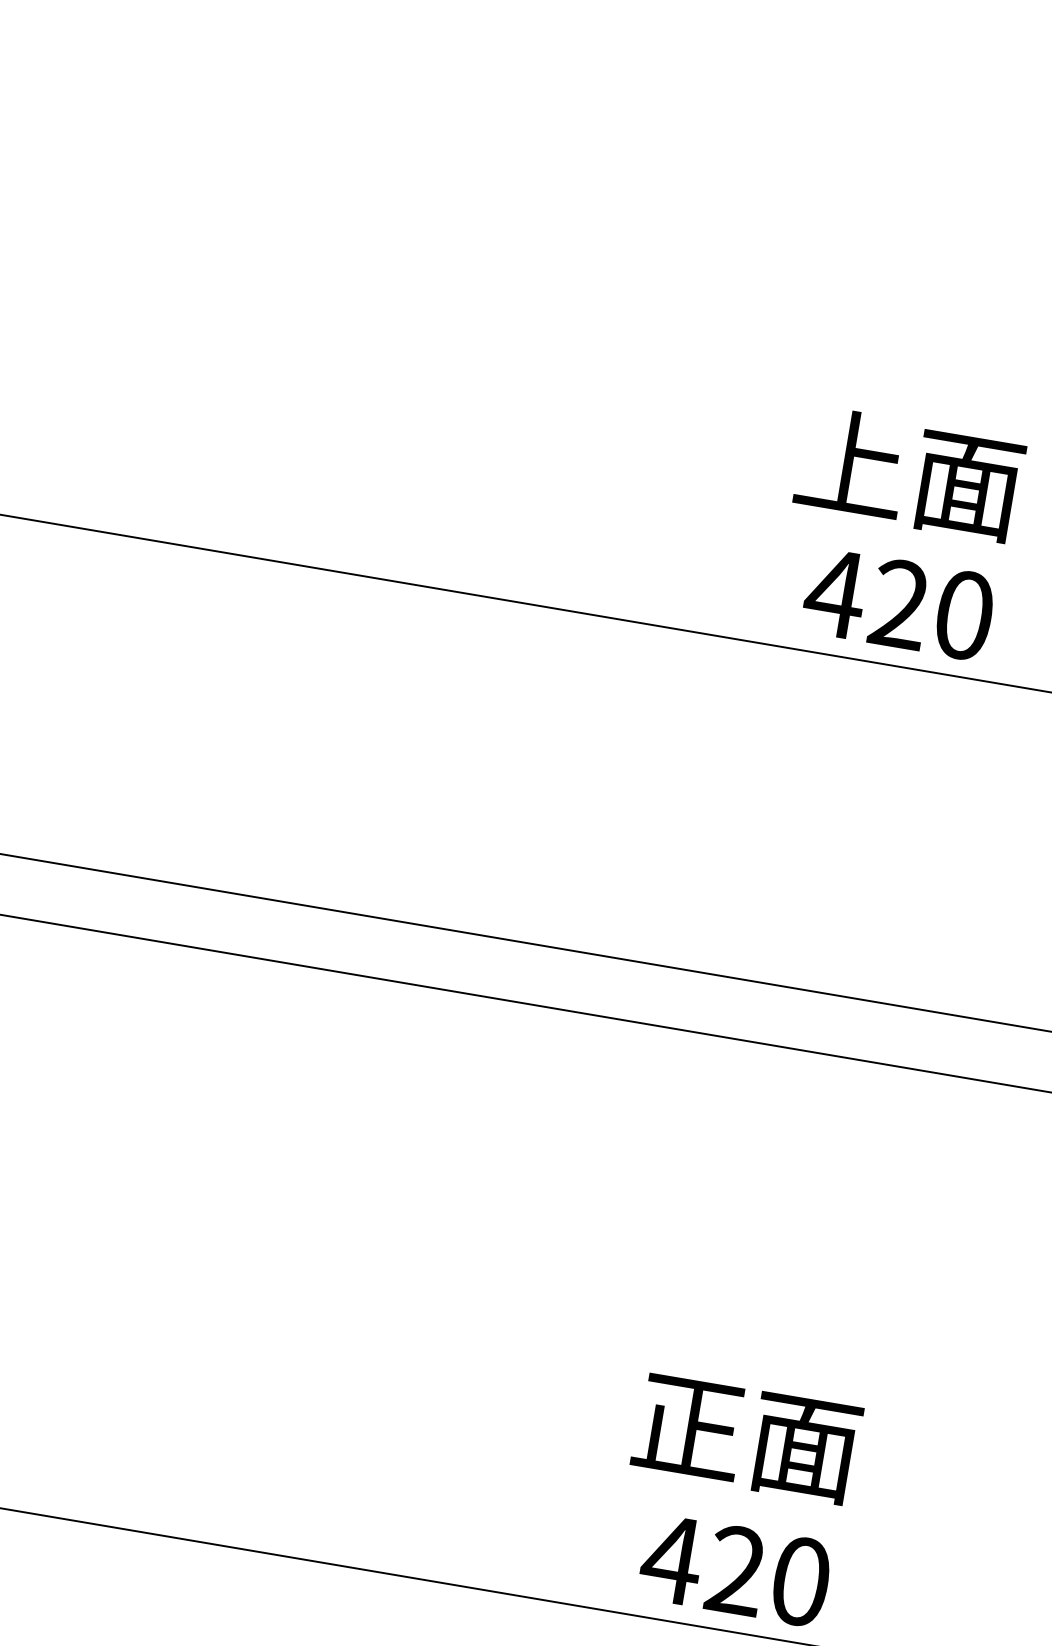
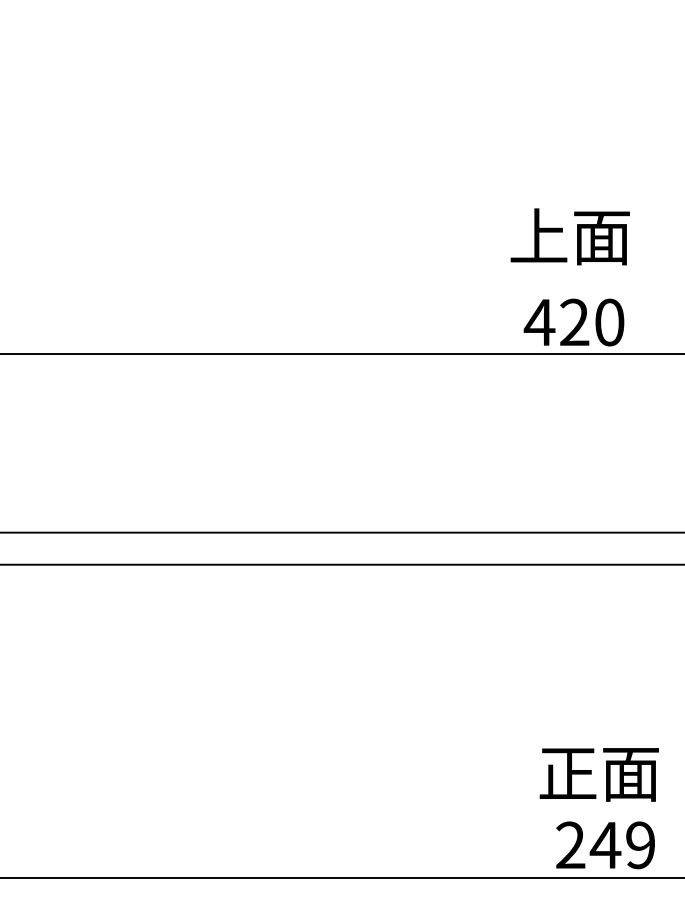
text: (908, 473) -> (569, 236), moved
text: (897, 603) -> (573, 322), moved
text: (734, 1570) -> (604, 845), 420 -> 249

